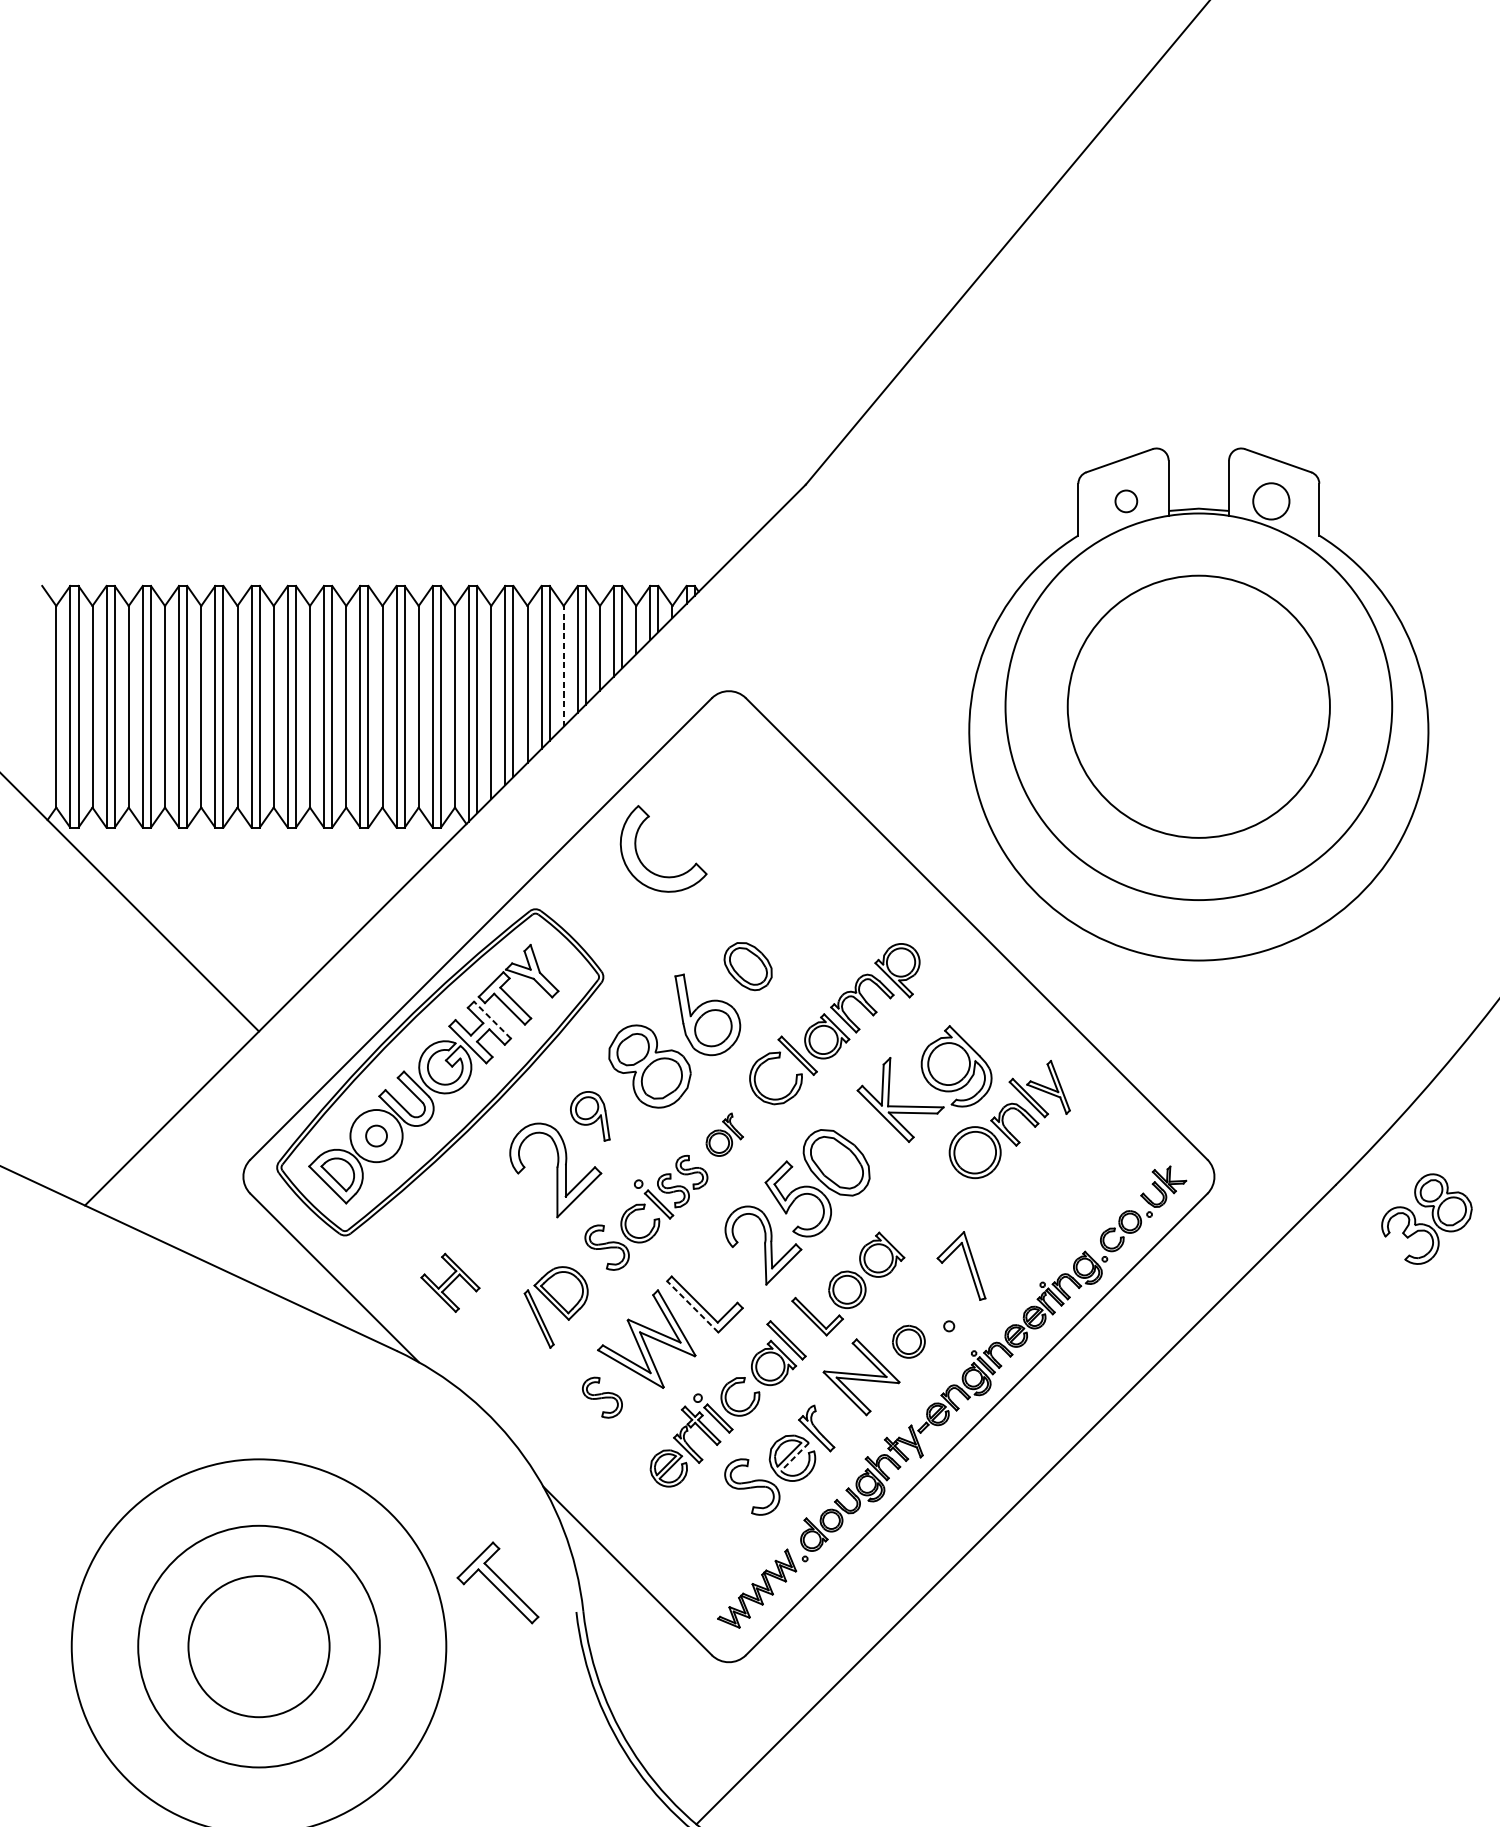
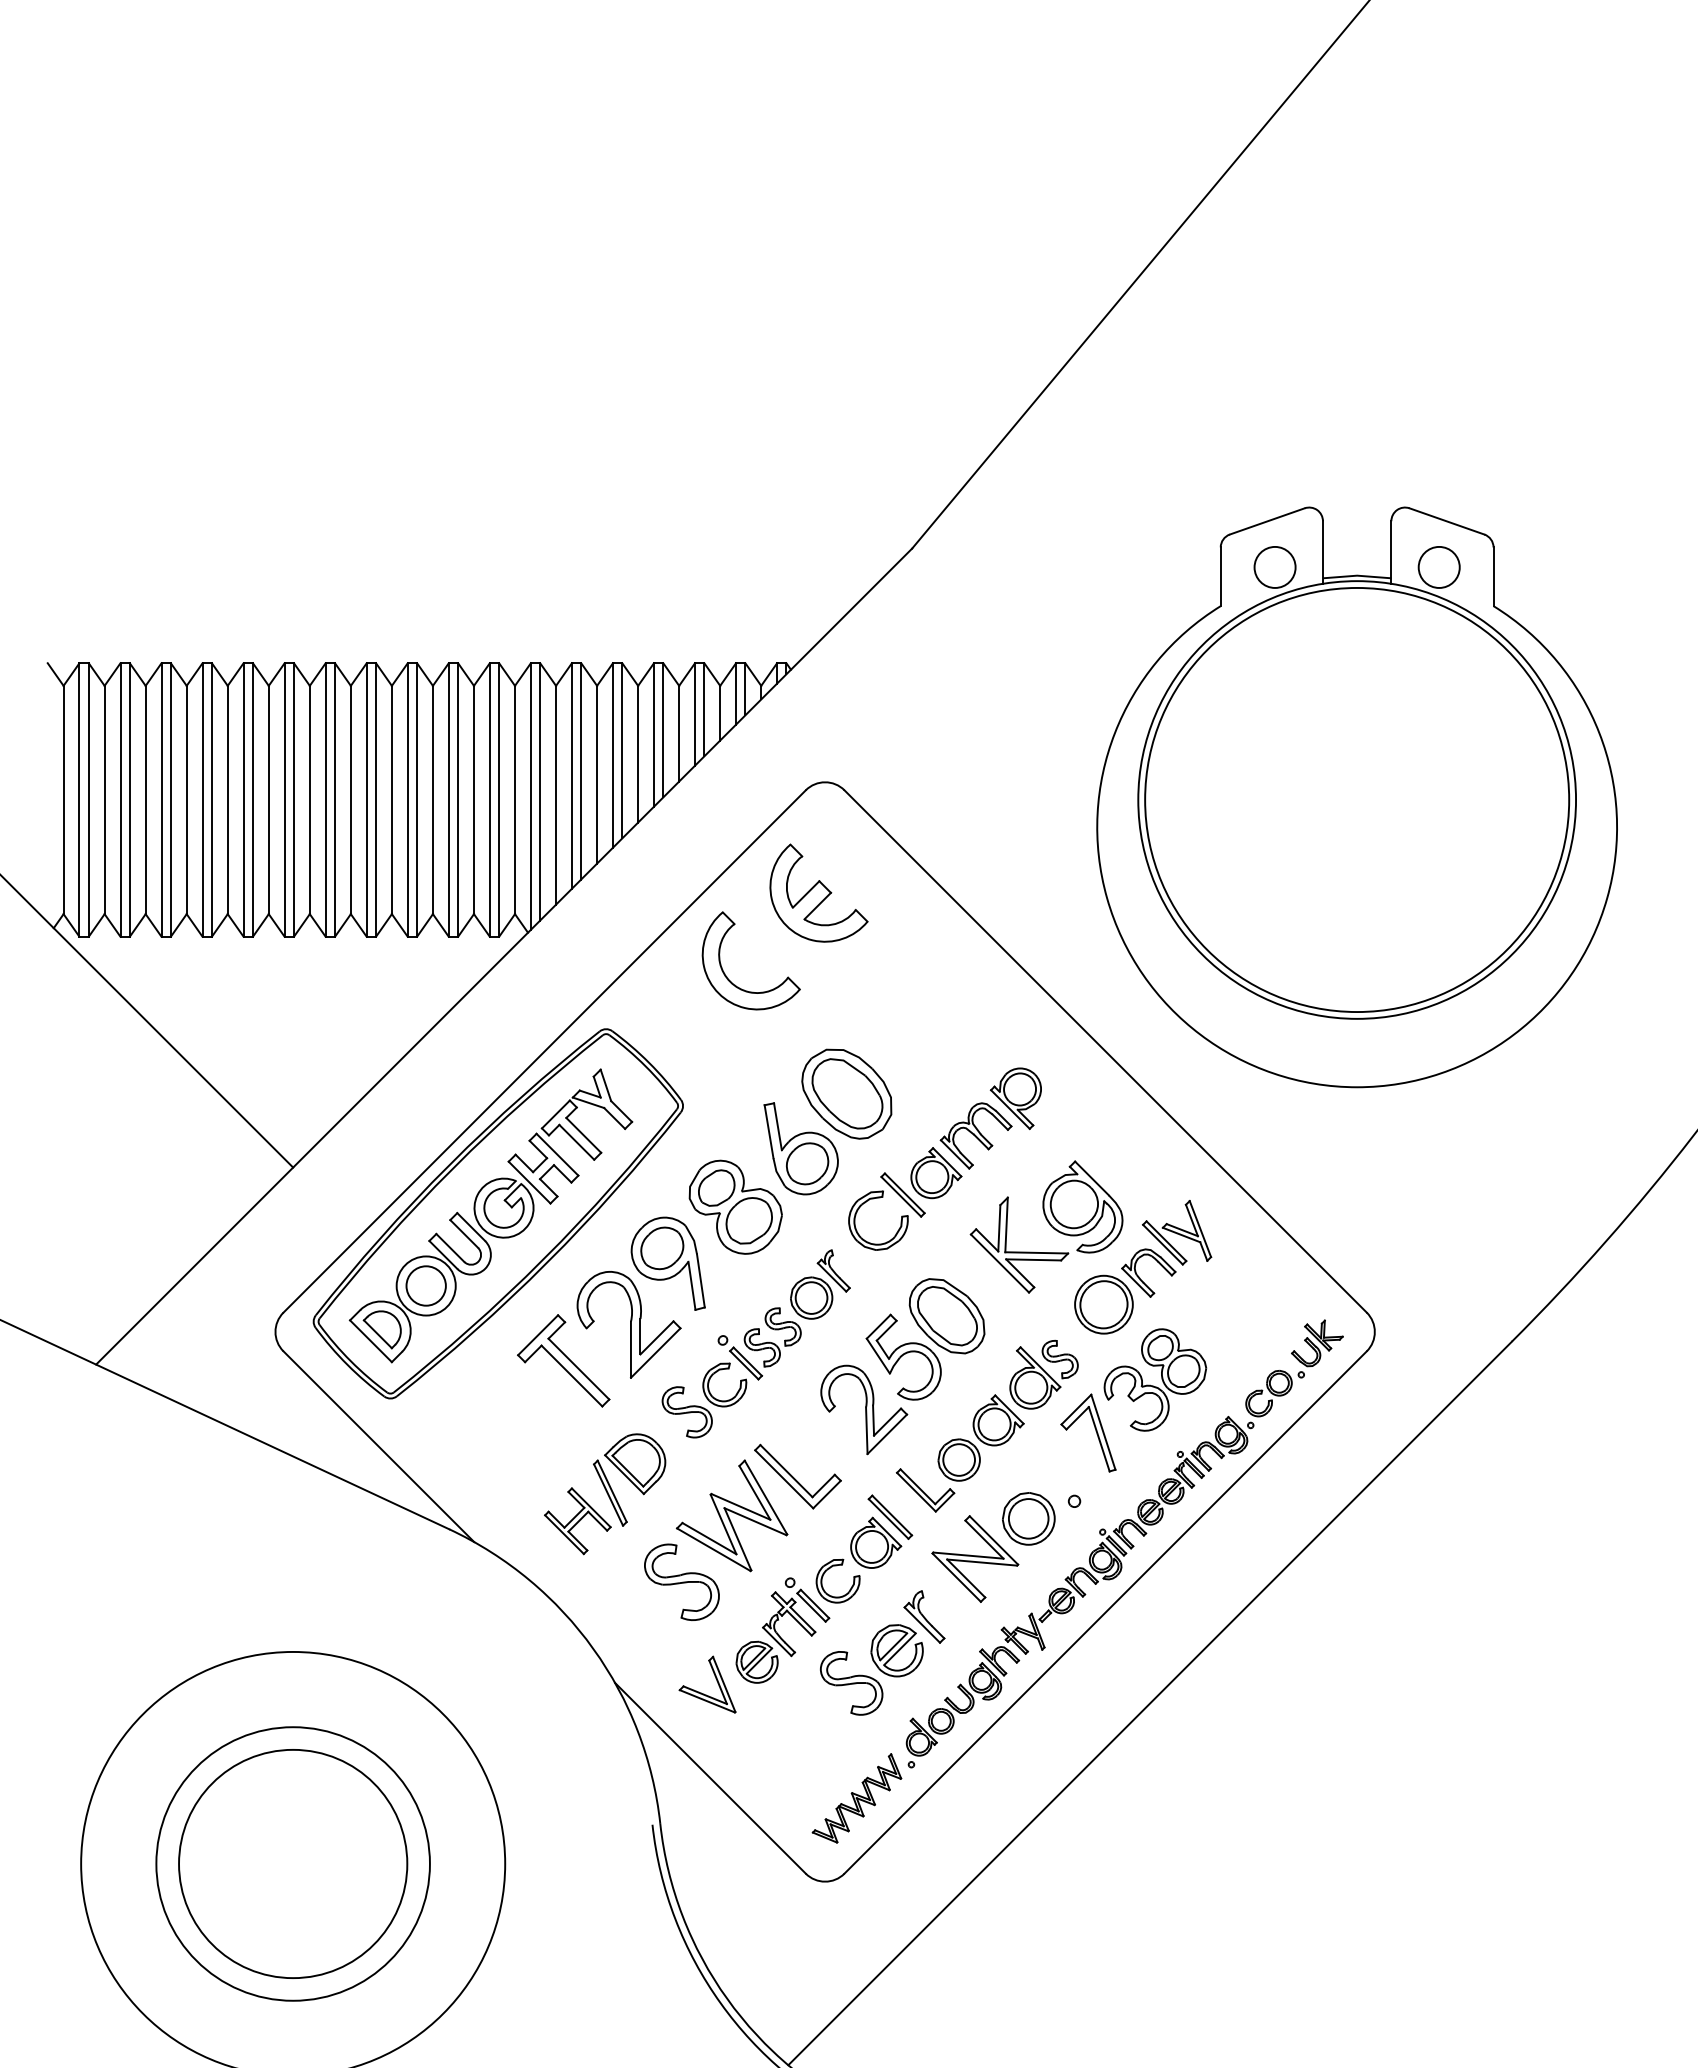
circle: (1125, 500) -> (1274, 566), size x1.67
line: (564, 665) -> (638, 753), dashed -> solid
circle: (1199, 706) -> (1357, 799), size x1.43
part: (723, 788) -> (818, 892), added
part: (747, 966) -> (846, 1093), size x1.67
line: (492, 1019) -> (557, 1154), dashed -> solid
part: (589, 1116) -> (667, 1263), size x1.67
part: (724, 1134) -> (820, 1284), size x1.43
circle: (375, 1135) -> (425, 1285), size x1.67
part: (921, 1214) -> (1043, 1374), added
part: (1427, 1218) -> (1155, 1379), moved
part: (450, 1283) -> (577, 1521), moved
line: (692, 1306) -> (783, 1478), dashed -> solid
part: (908, 1341) -> (1028, 1518), size x1.43
part: (602, 1397) -> (681, 1581), size x1.67
line: (794, 1457) -> (899, 1649), dashed -> solid
part: (632, 1485) -> (716, 1681), added
part: (497, 1582) -> (563, 1360), moved
circle: (259, 1646) -> (293, 1863), size x1.43

